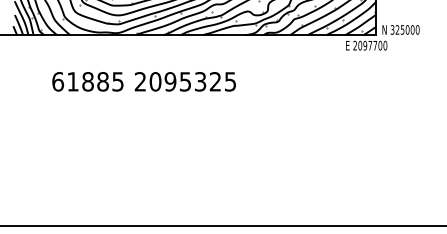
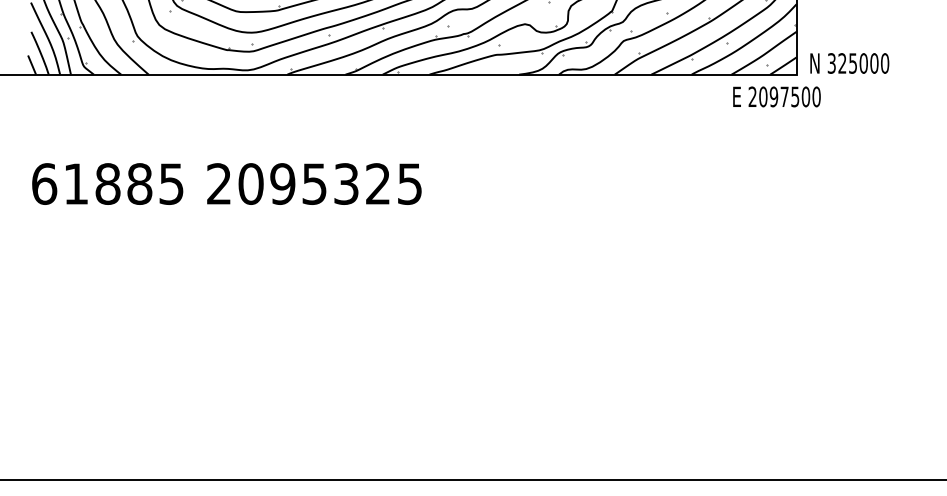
text: (375, 45) -> (795, 96), 2097700 -> 2097500
text: (143, 81) -> (225, 183), moved

